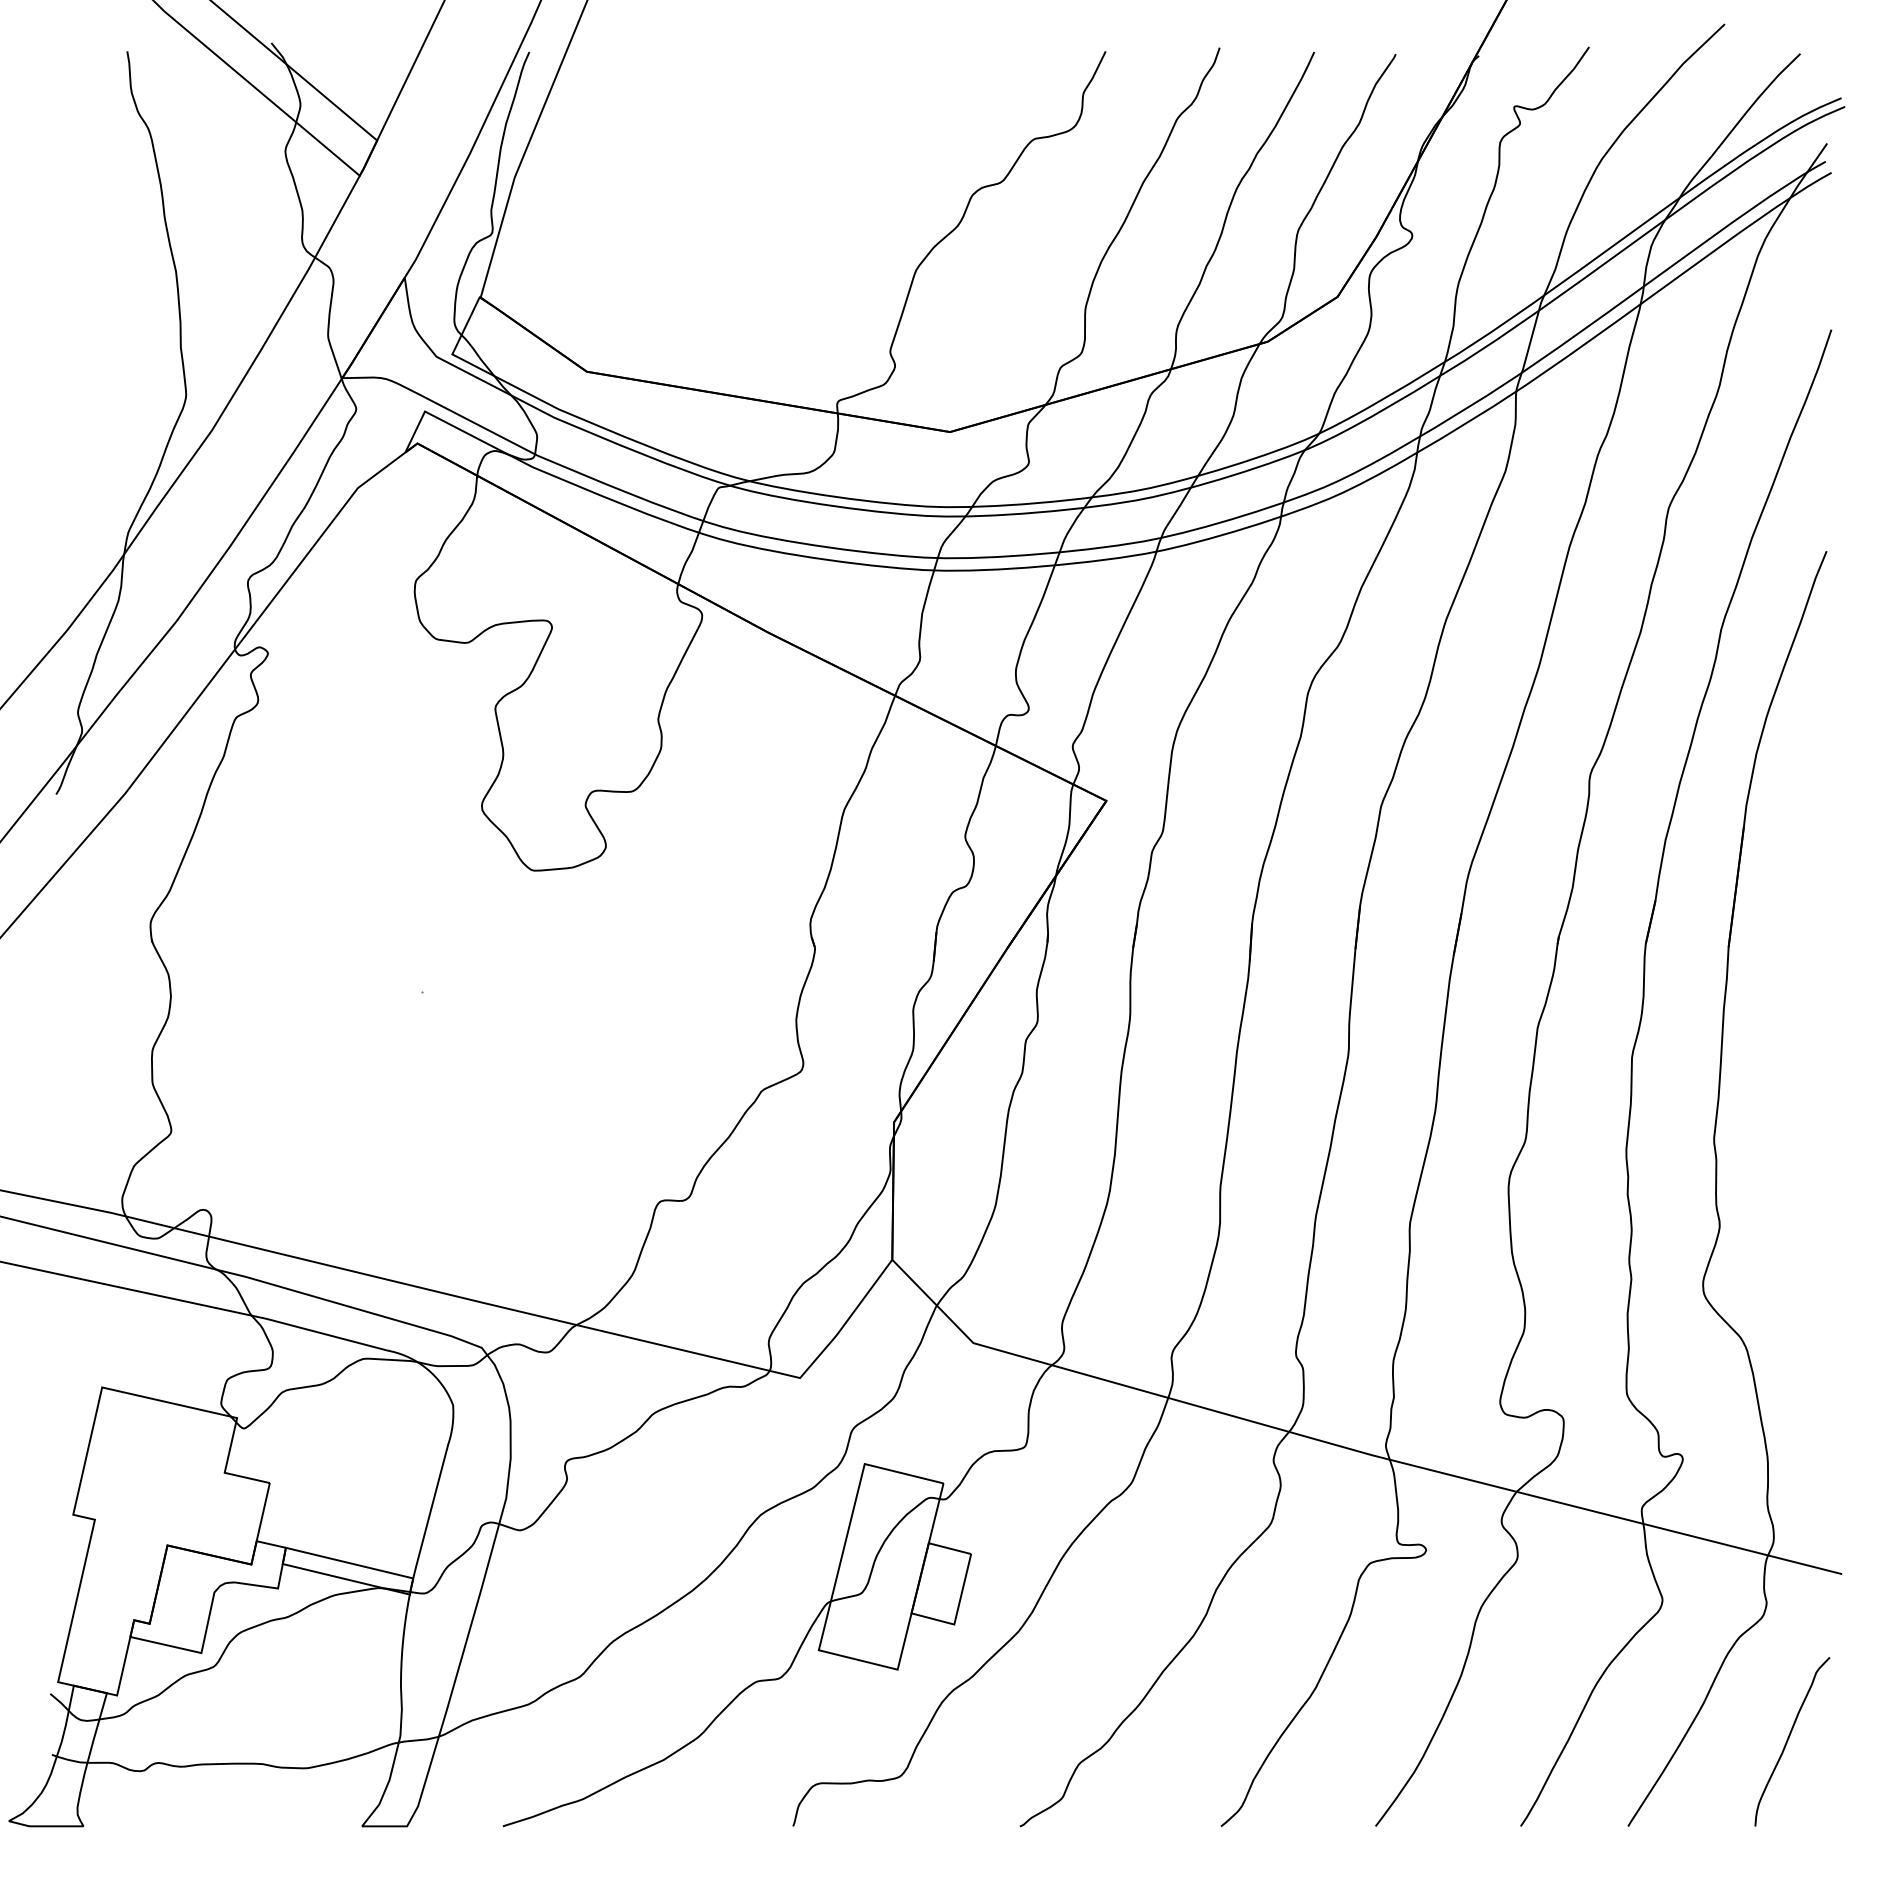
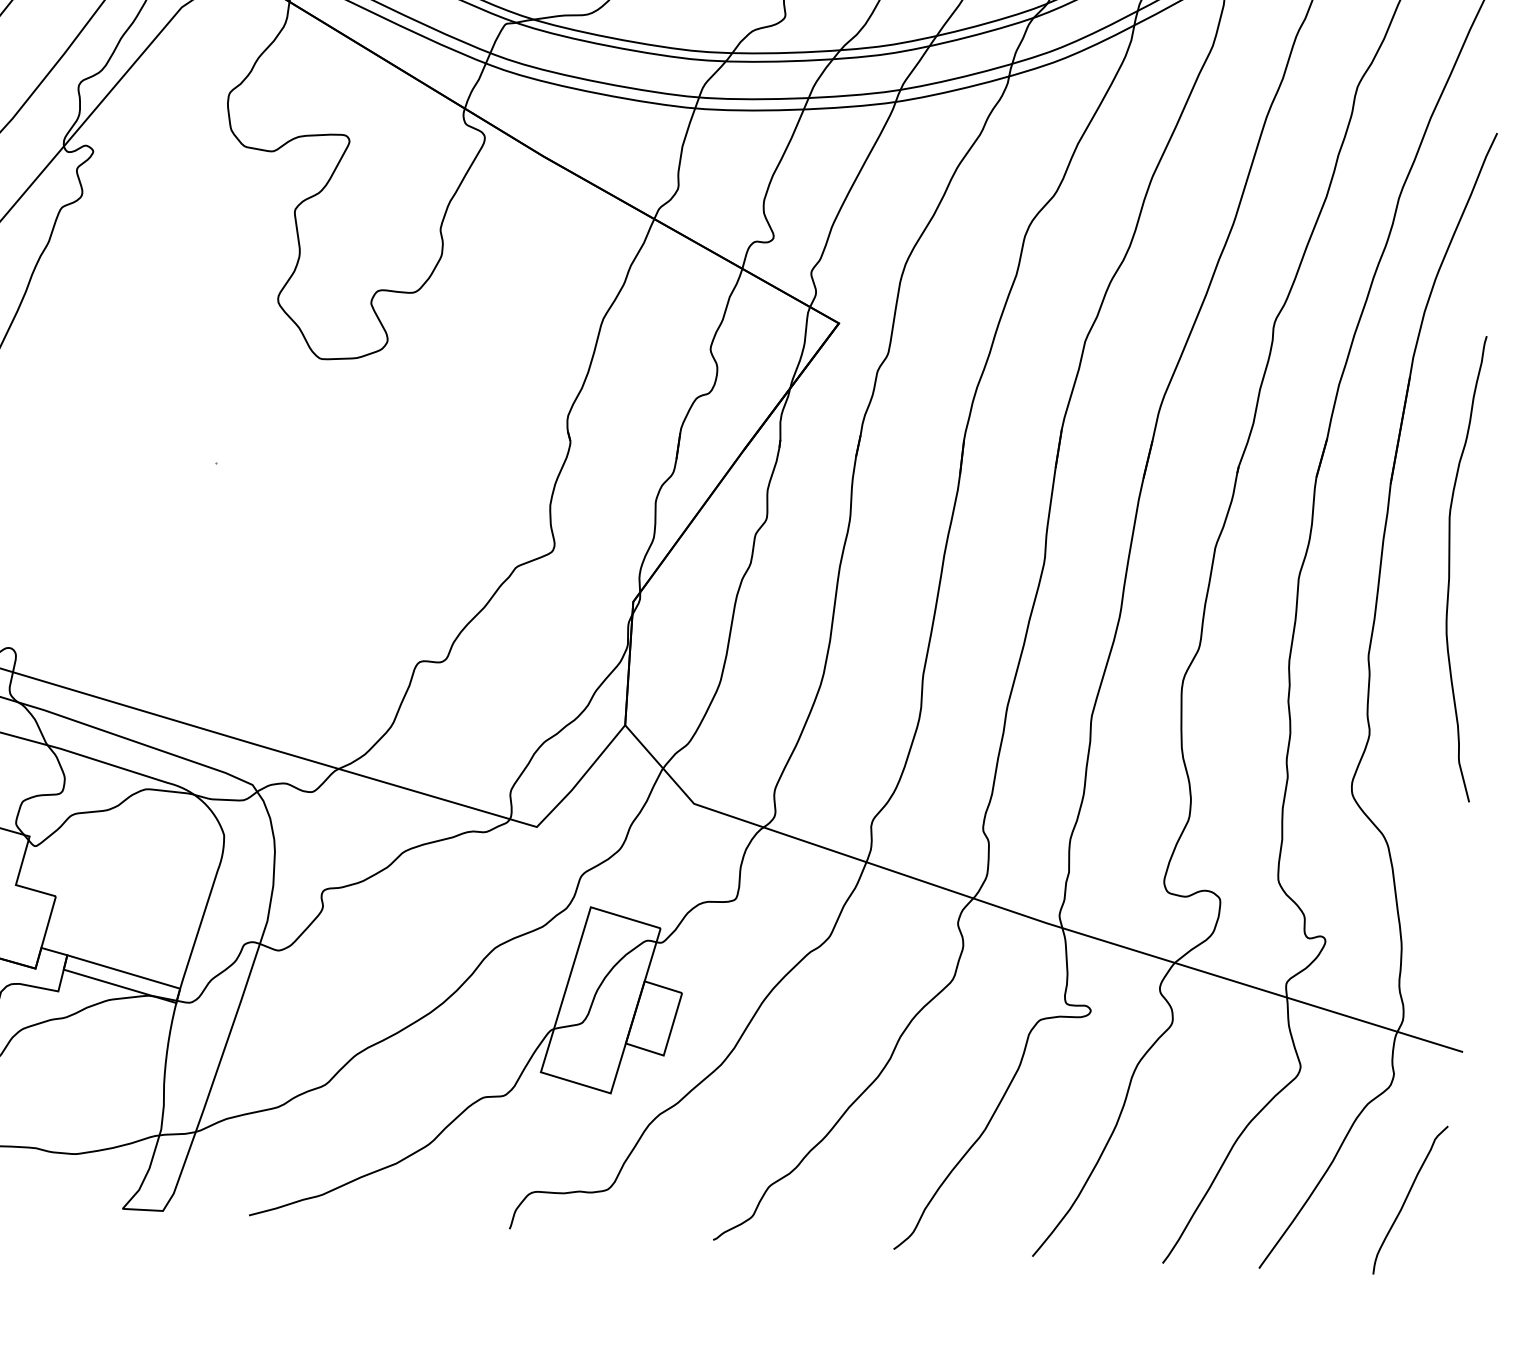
curve: (1799, 1036) -> (1450, 567), added

